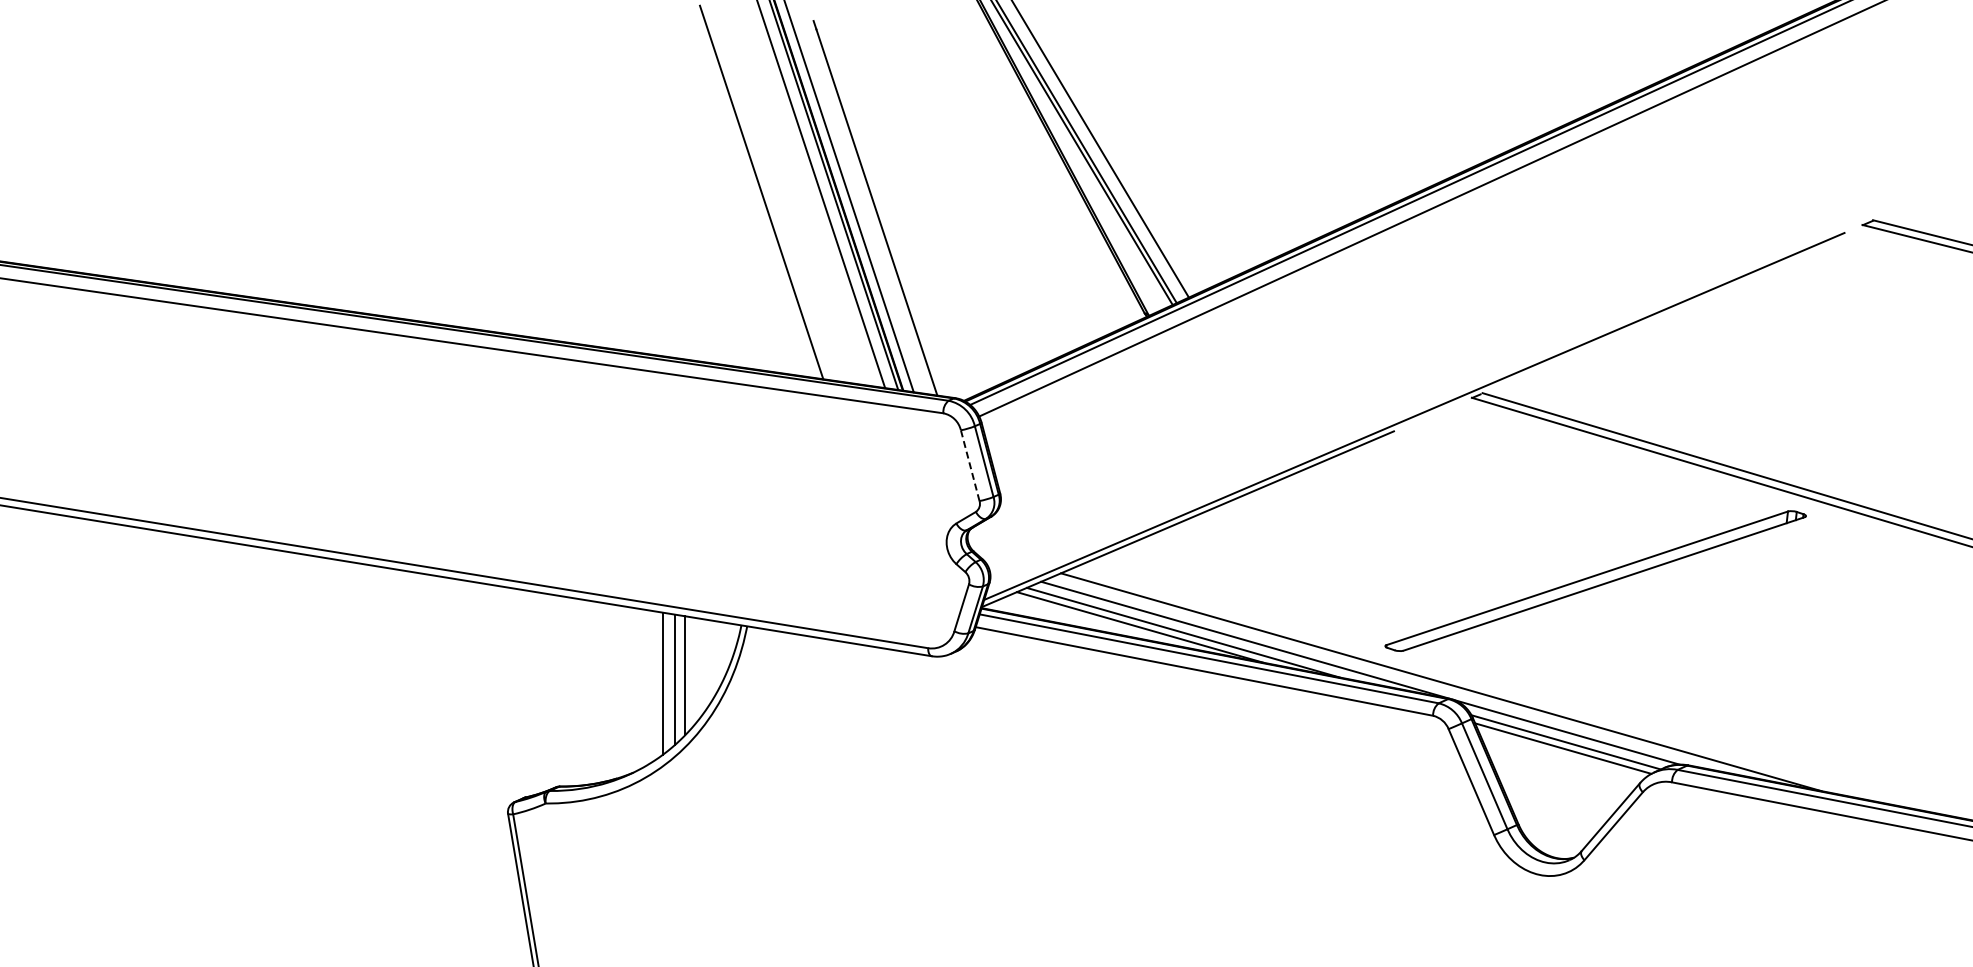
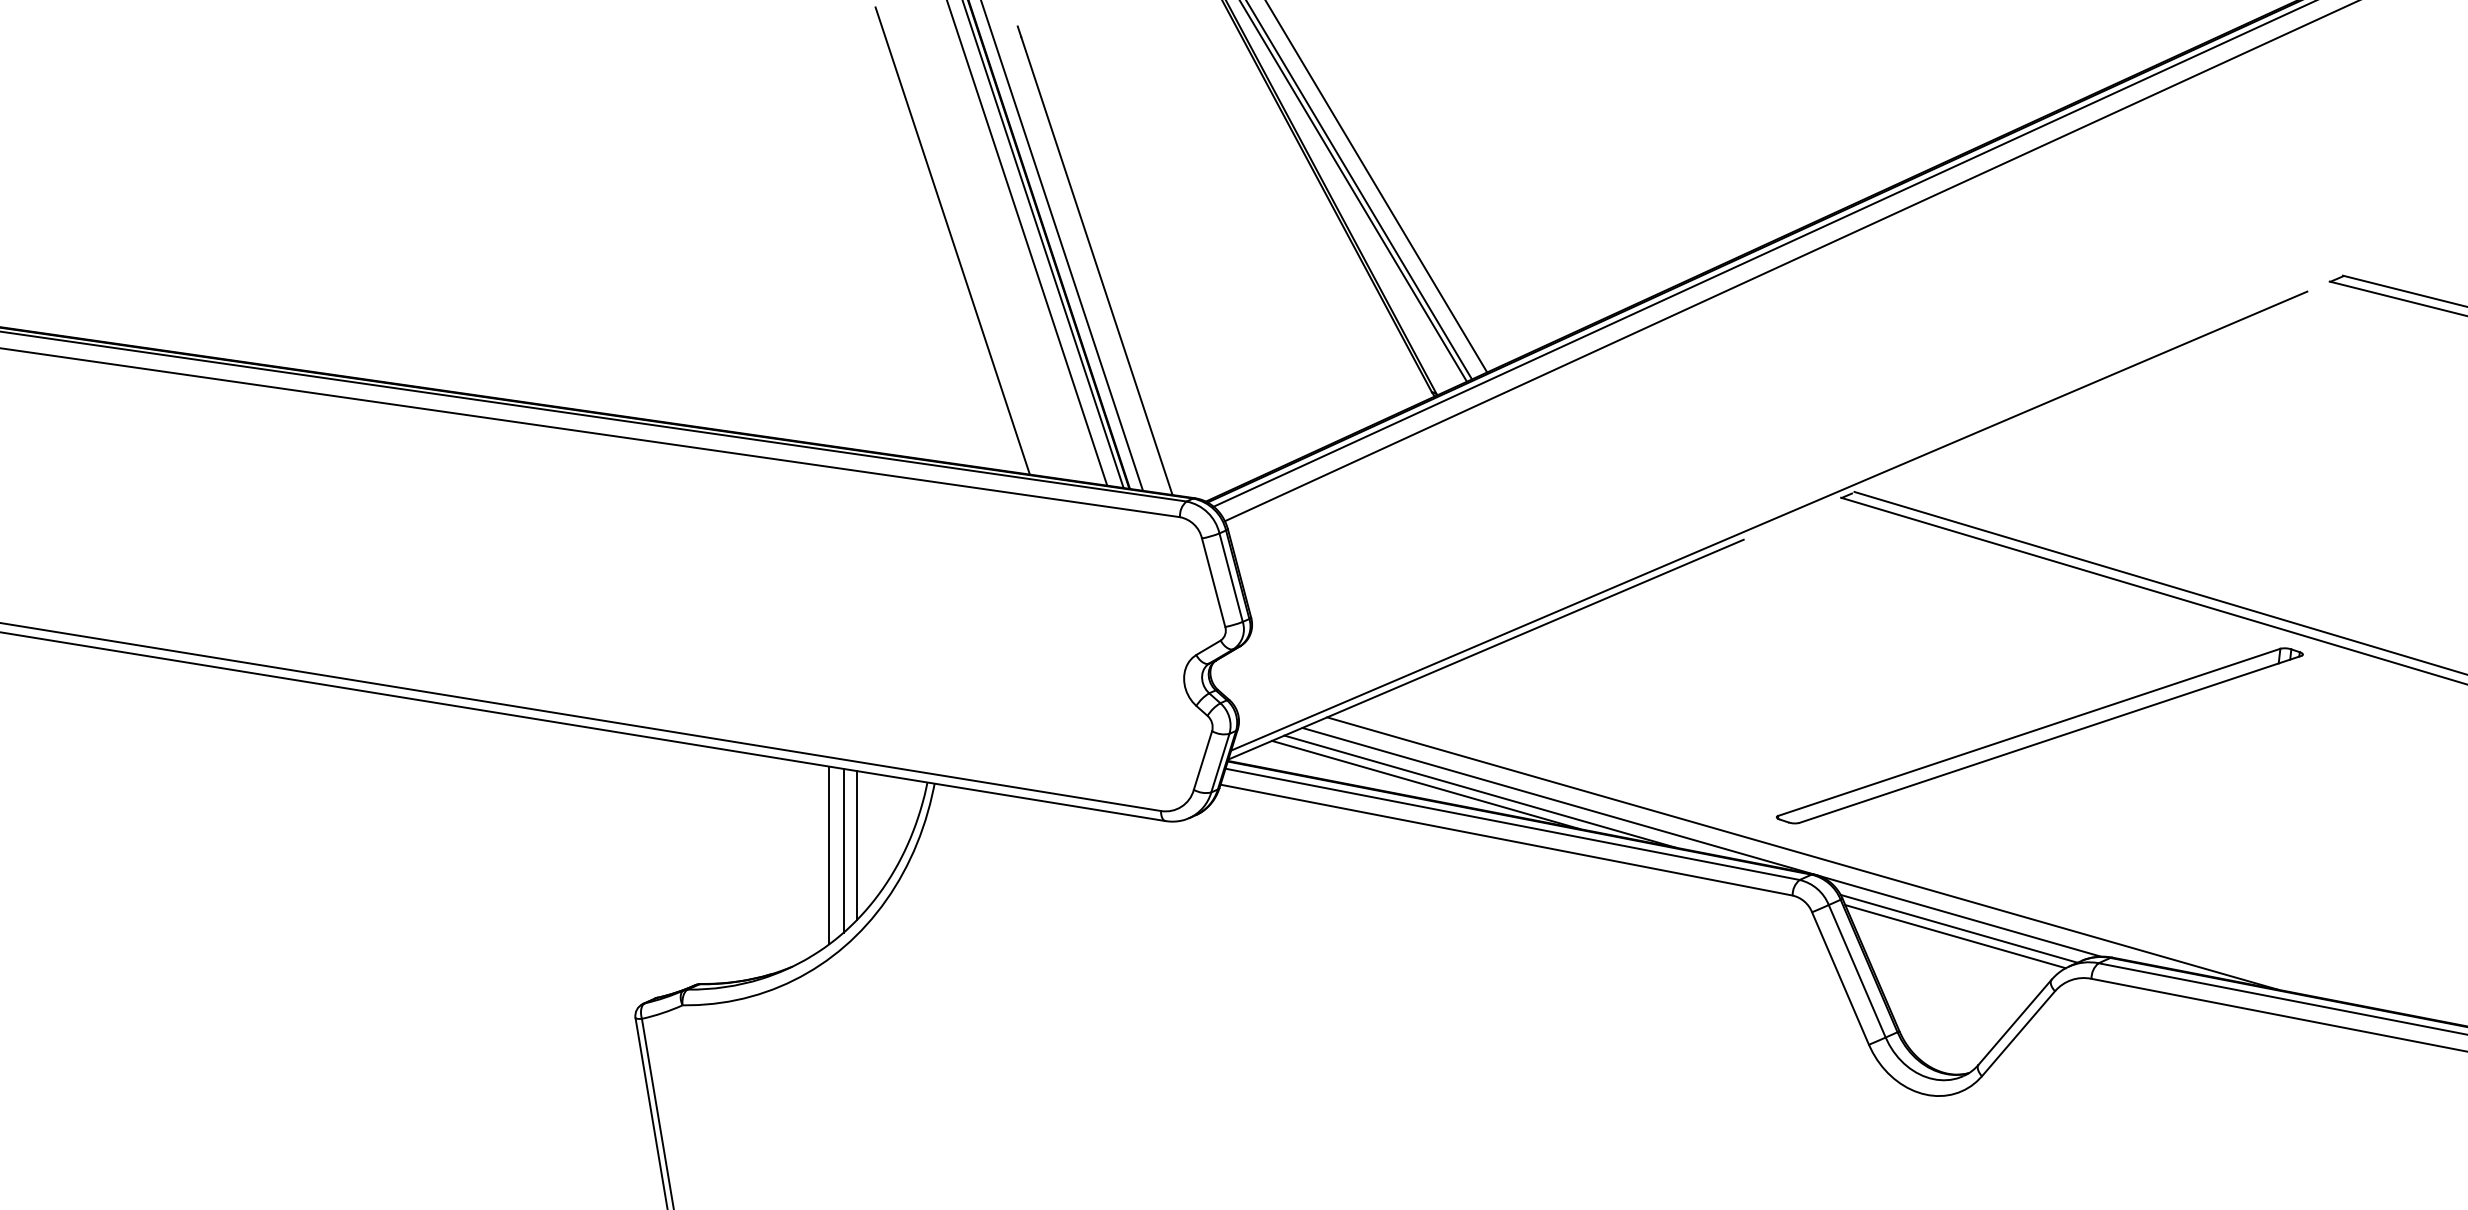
line: (970, 465) -> (1213, 582), dashed -> solid
part: (1595, 580) -> (2039, 735), moved

